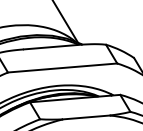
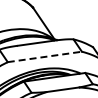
line: (63, 67) -> (45, 56), solid -> dashed

